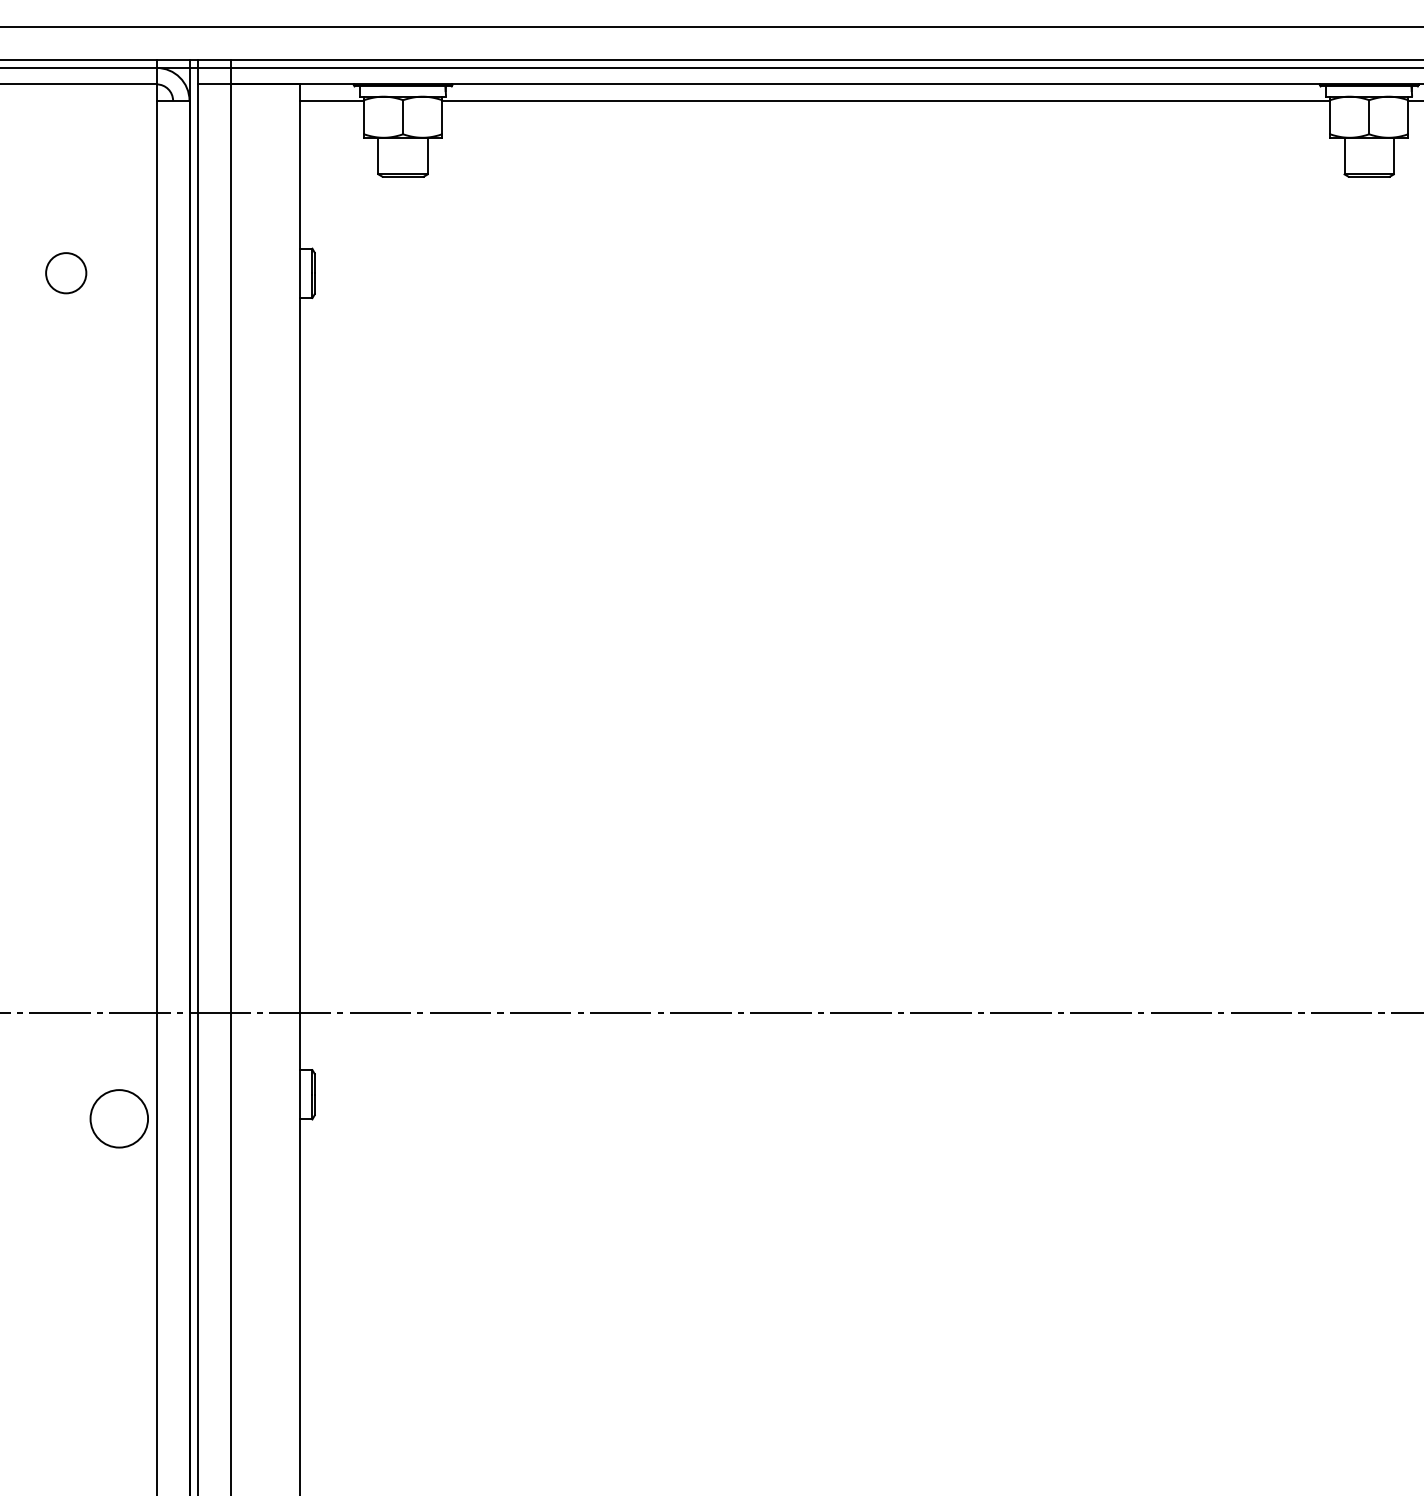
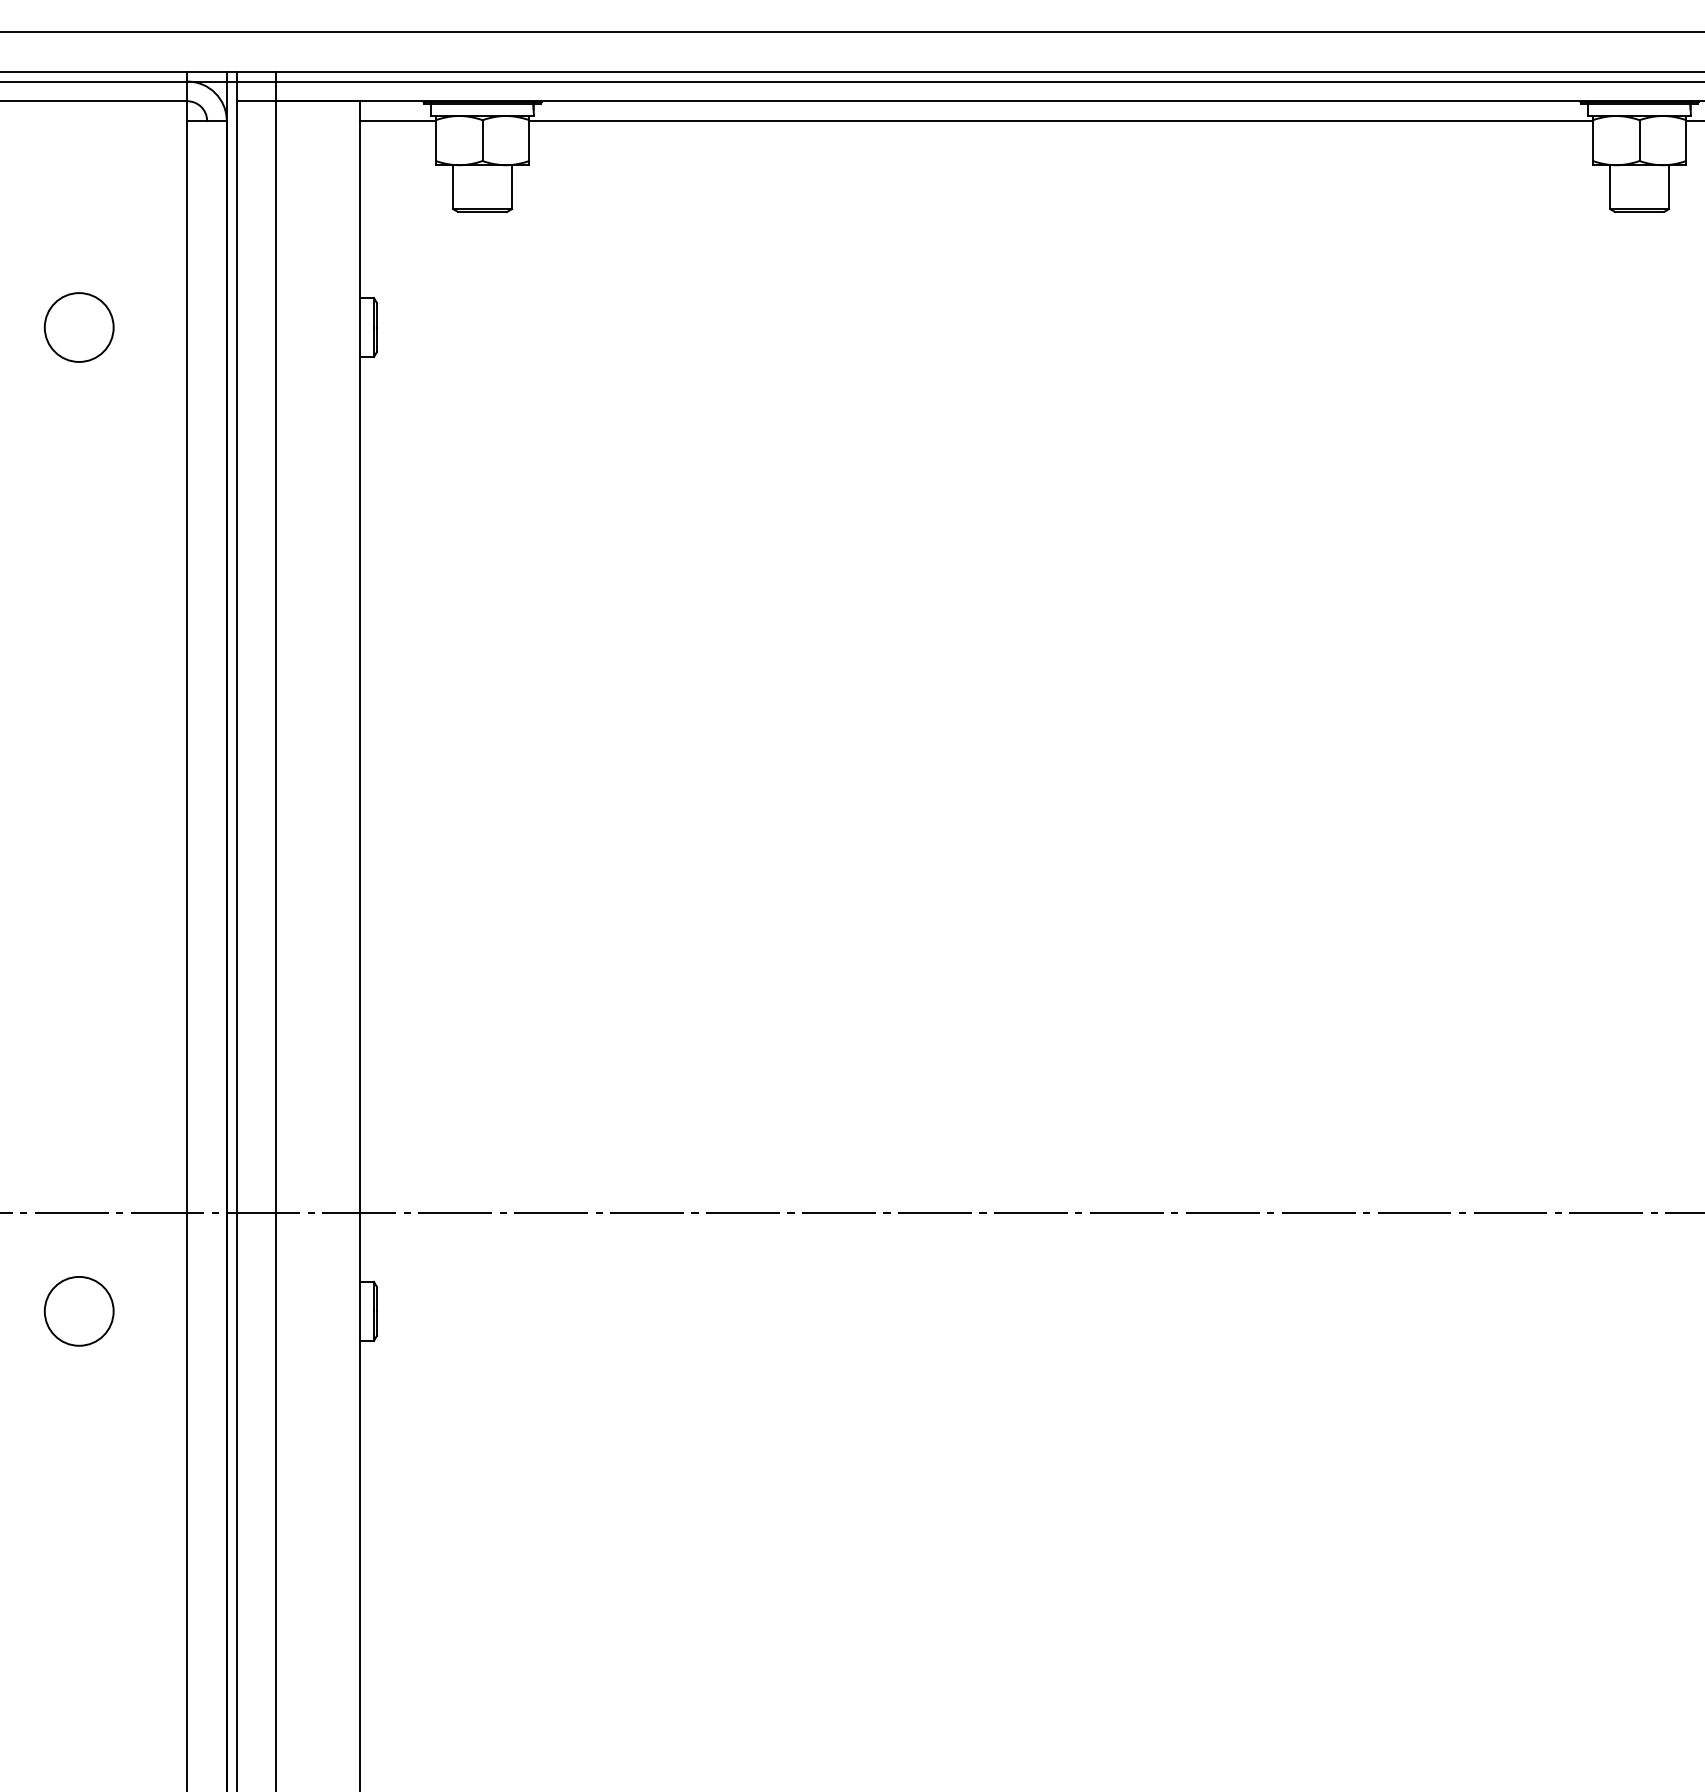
circle: (65, 272) -> (78, 326), size x1.43
circle: (118, 1118) -> (78, 1310), moved

